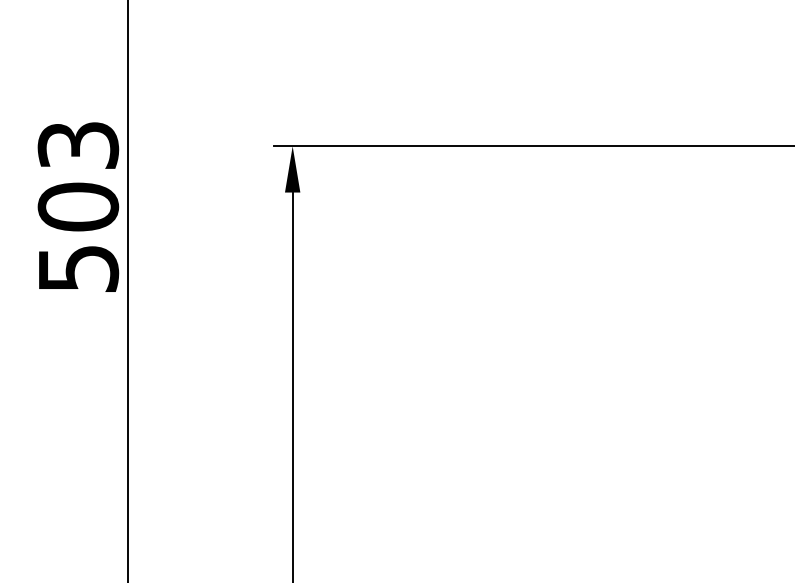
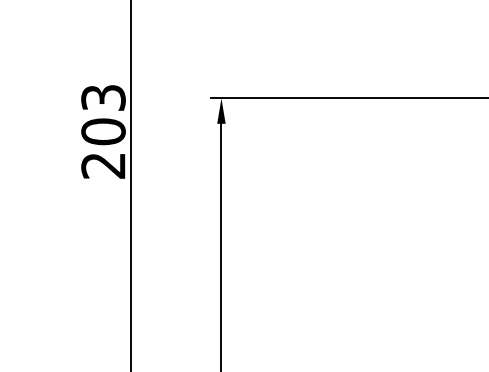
text: (78, 268) -> (103, 165), 503 -> 203

